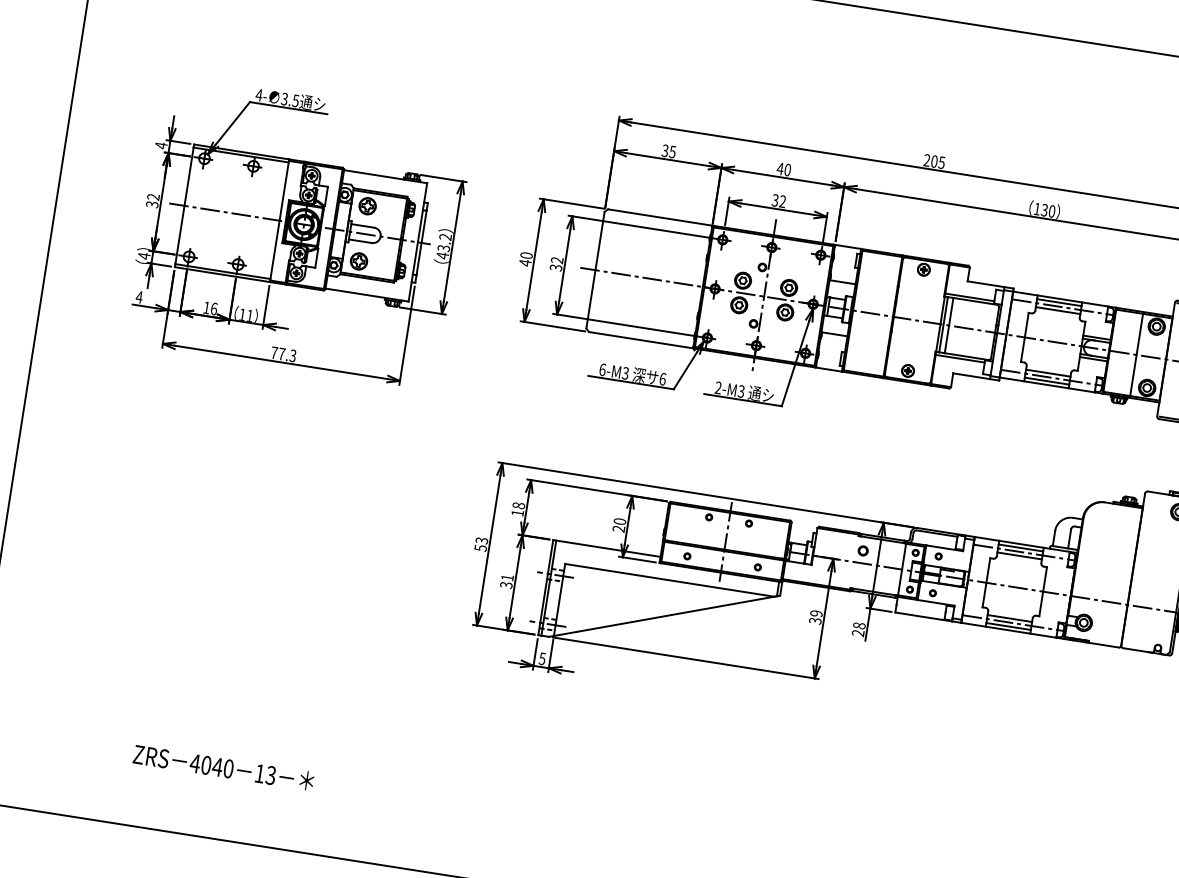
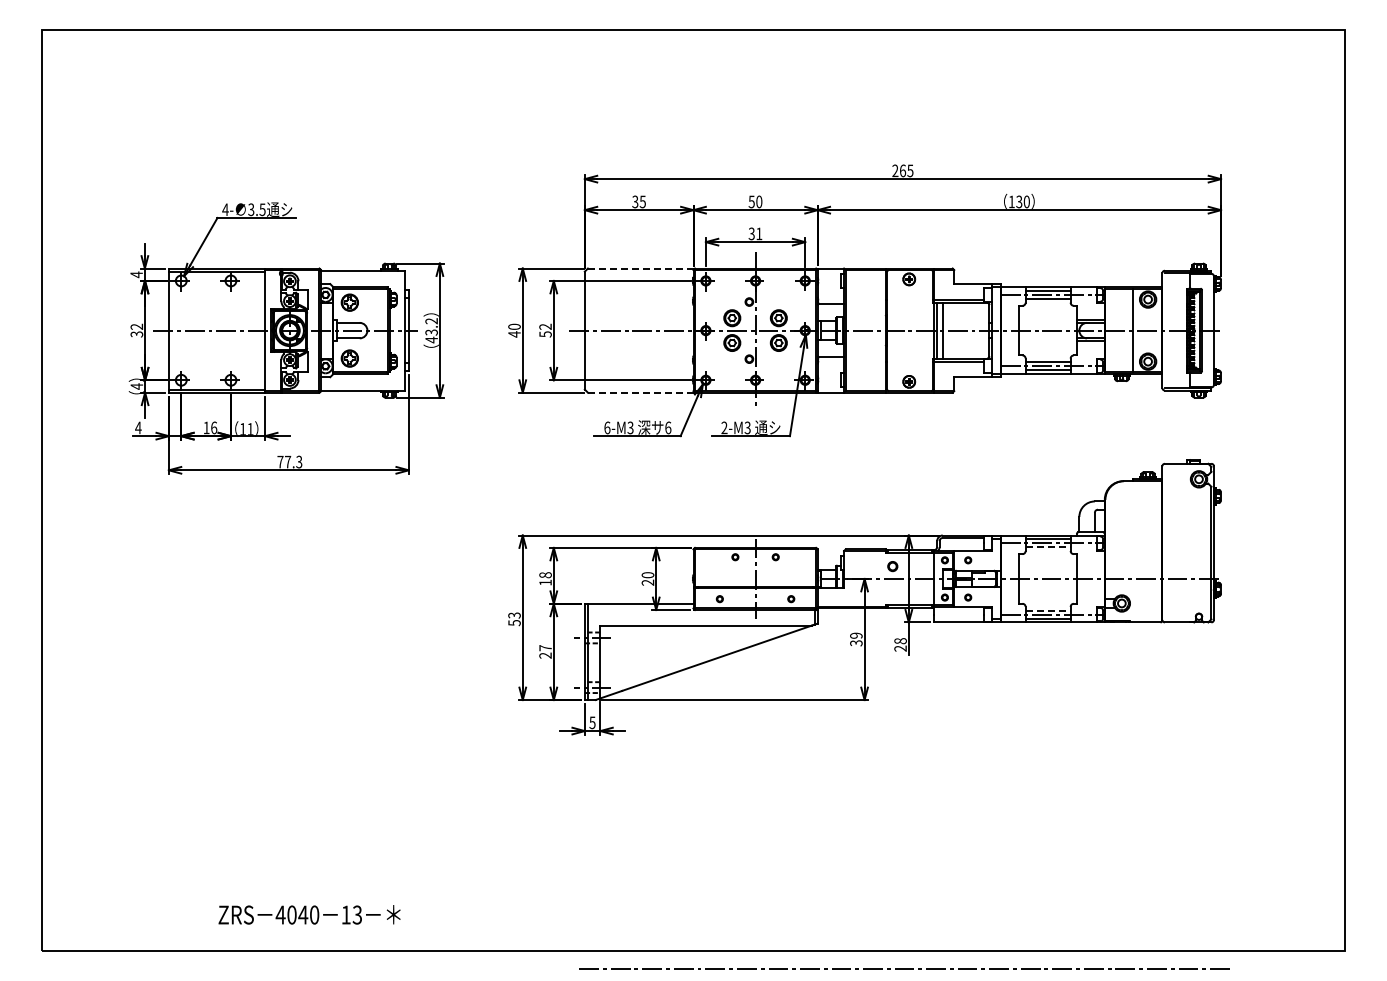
text: (935, 161) -> (903, 170), 205 -> 265
text: (780, 168) -> (751, 201), 40 -> 50
text: (783, 201) -> (759, 233), 32 -> 31
line: (660, 217) -> (640, 268), solid -> dashed
text: (555, 267) -> (544, 334), 32 -> 52
line: (640, 339) -> (640, 392), solid -> dashed
line: (1020, 556) -> (1048, 547), solid -> dashed
text: (506, 581) -> (545, 651), 31 -> 27
line: (1010, 618) -> (1048, 610), solid -> dashed
text: (223, 767) -> (309, 914), moved

